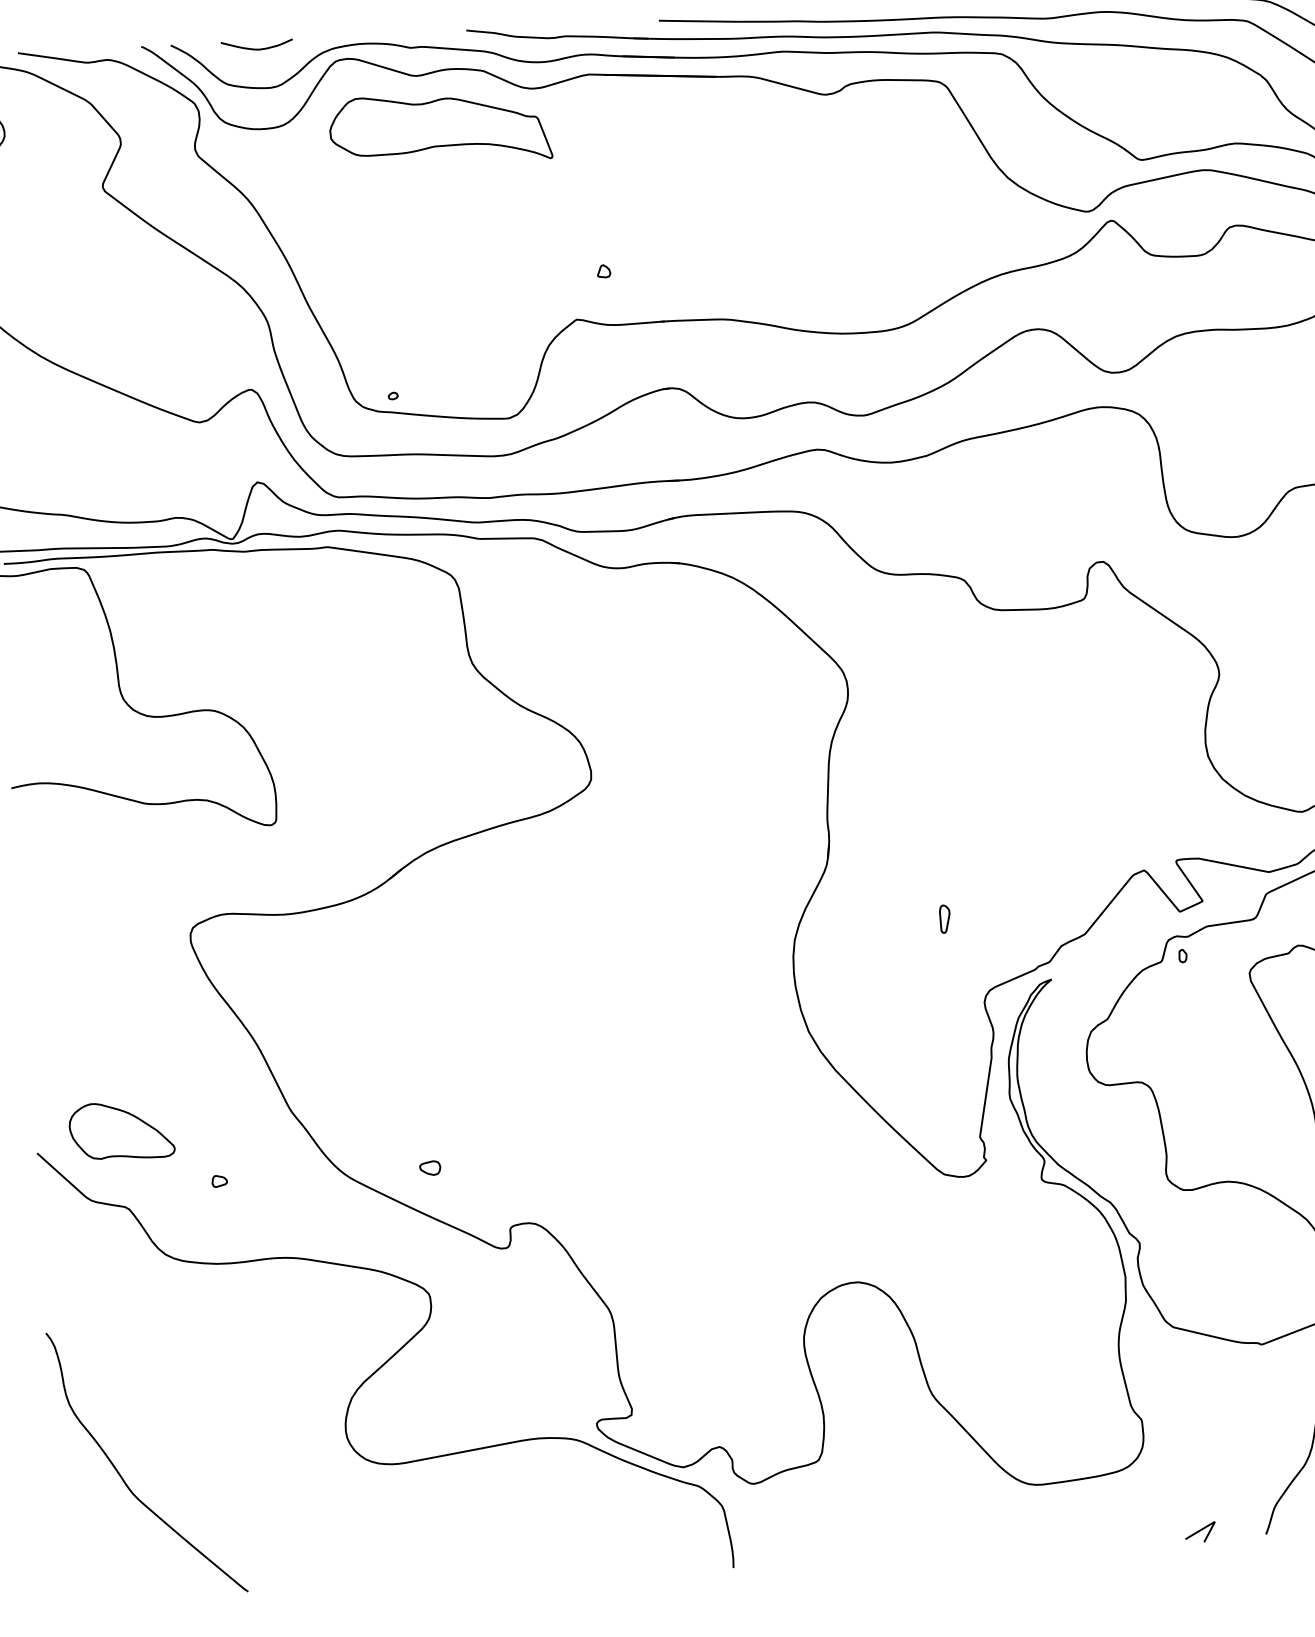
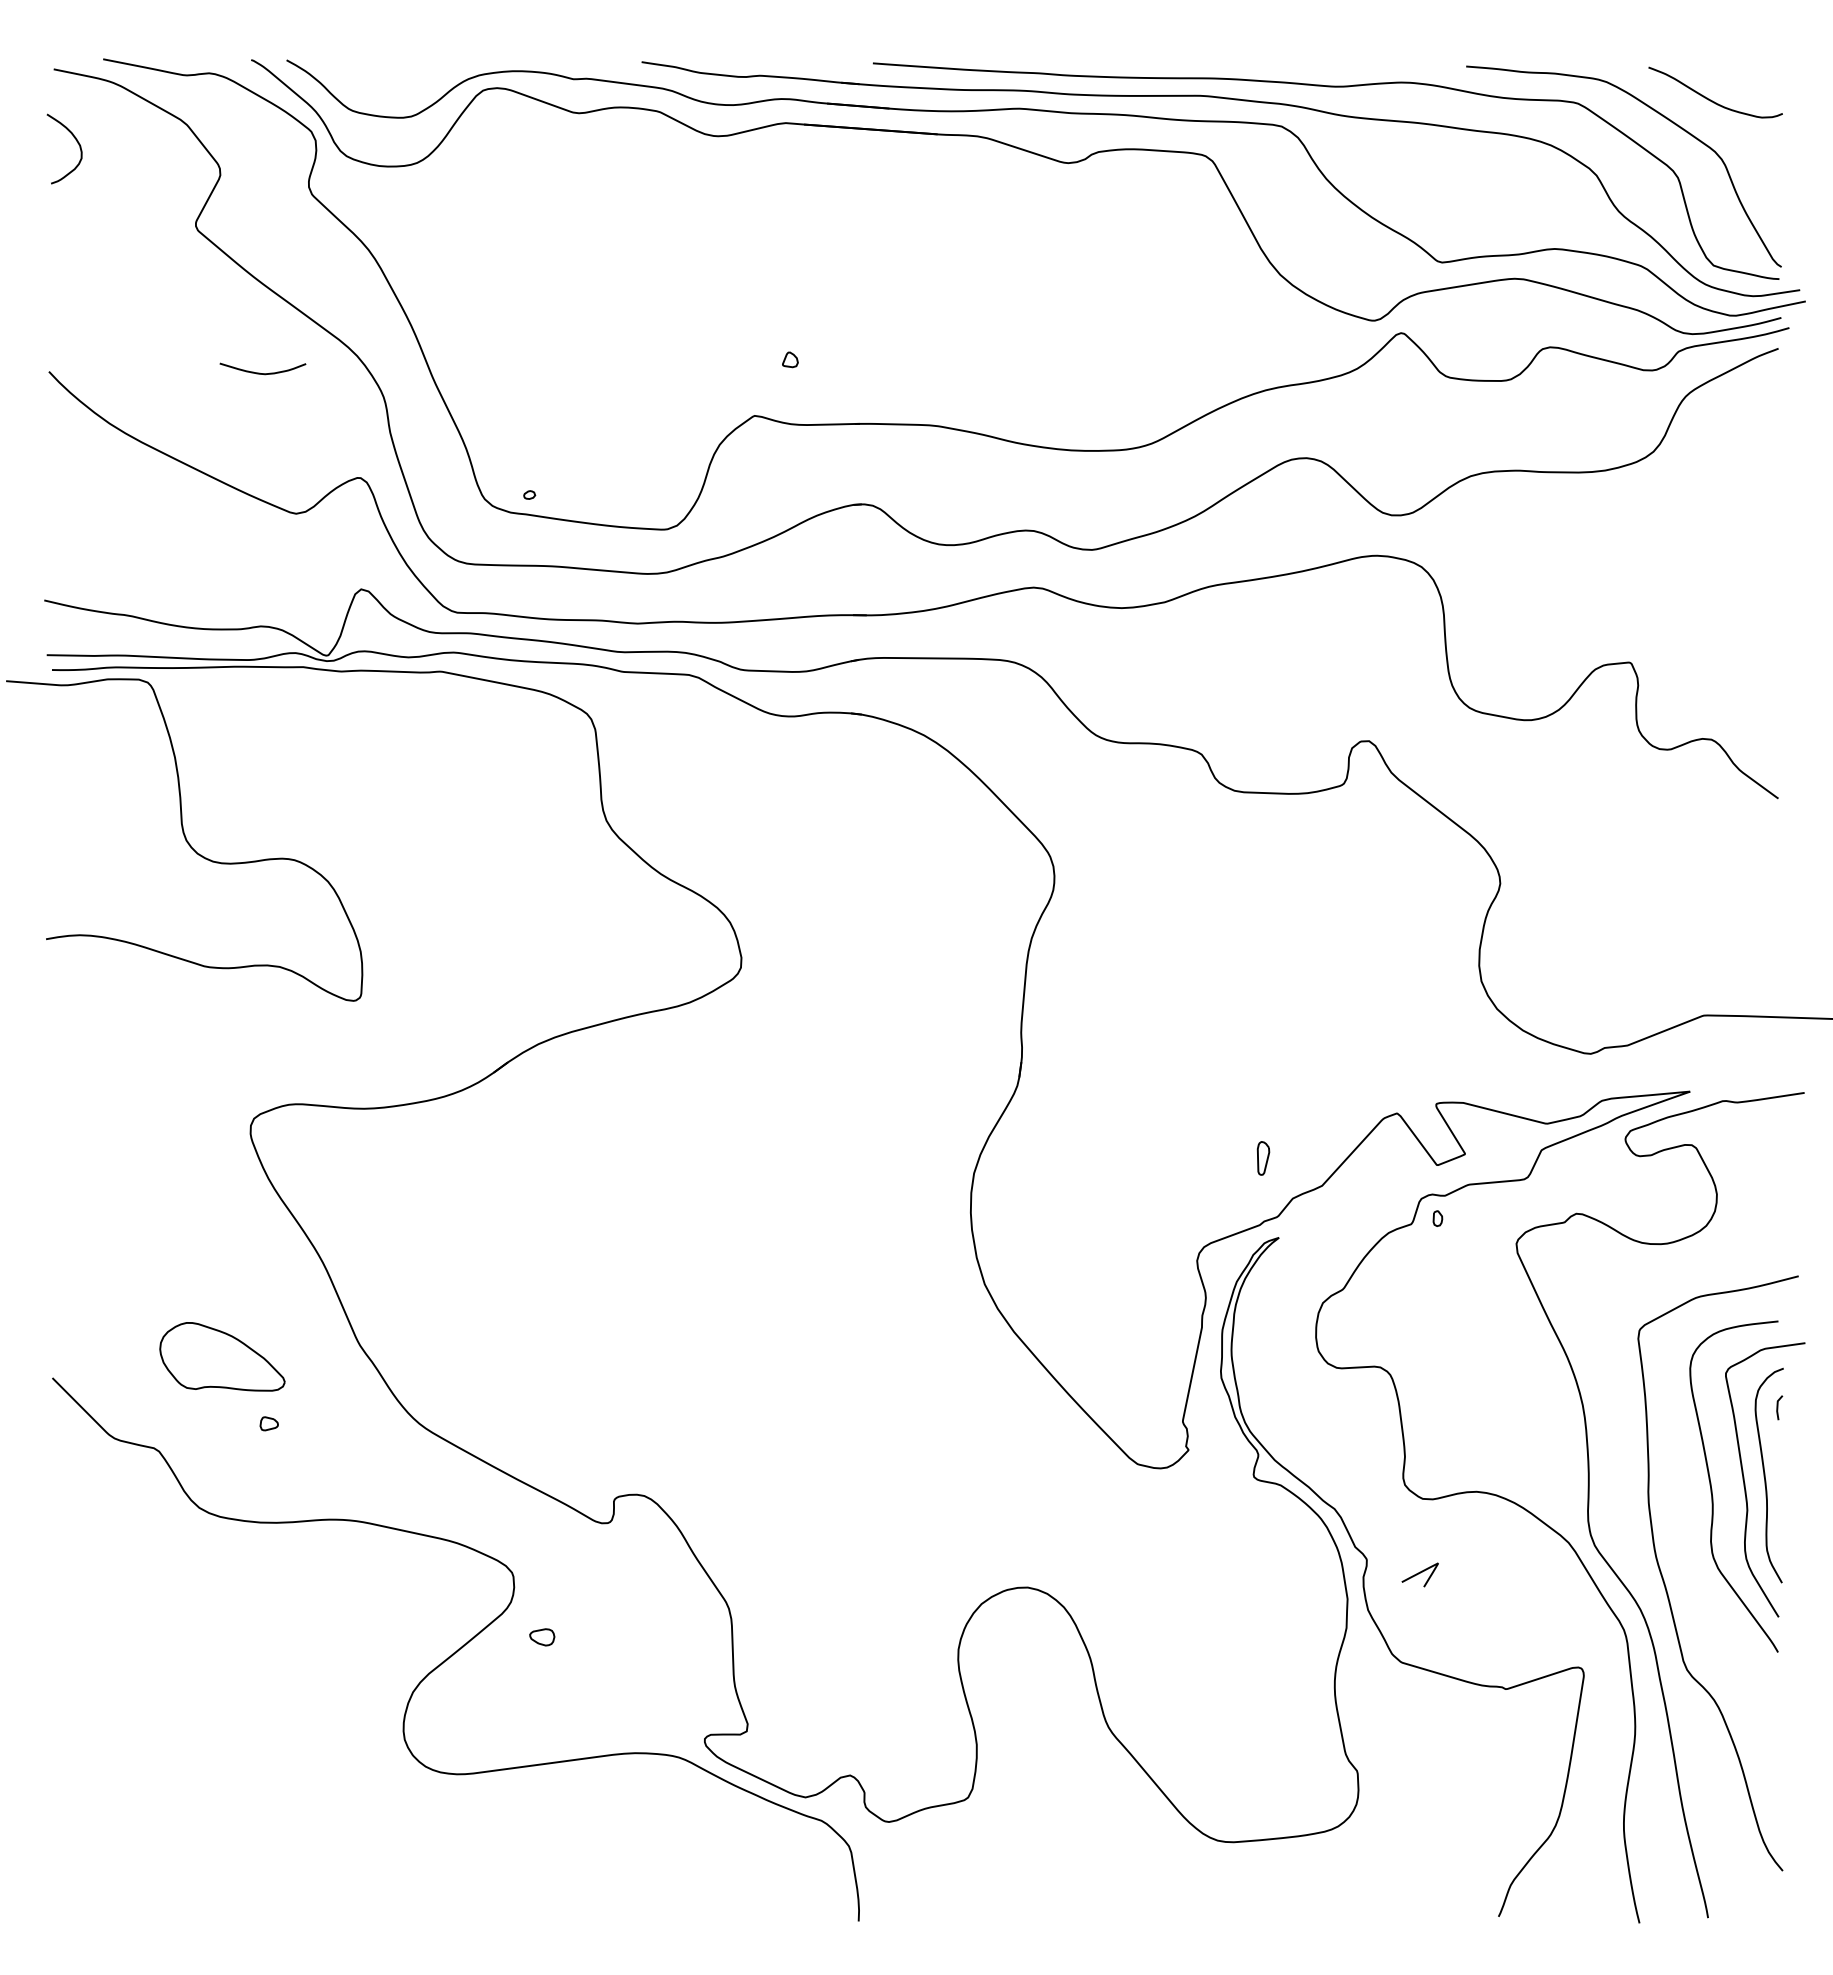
curve: (254, 48) -> (259, 372), moved
part: (440, 129) -> (604, 178), removed
part: (945, 919) -> (1263, 1158), moved
part: (121, 1130) -> (222, 1356), moved
part: (430, 1168) -> (542, 1637), moved
curve: (122, 1477) -> (133, 1772), removed
curve: (1199, 1531) -> (1419, 1573), moved

